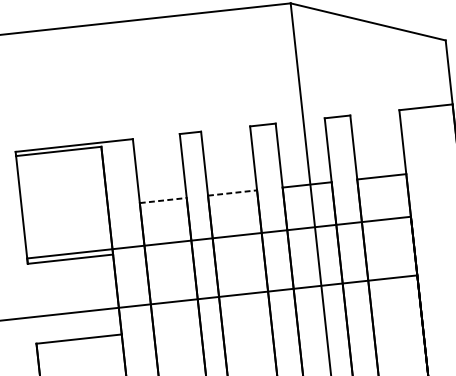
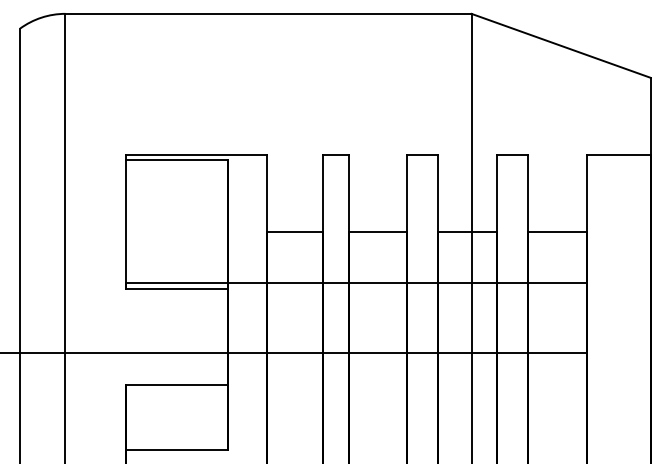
line: (232, 192) -> (378, 231), dashed -> solid
line: (163, 200) -> (295, 231), dashed -> solid

